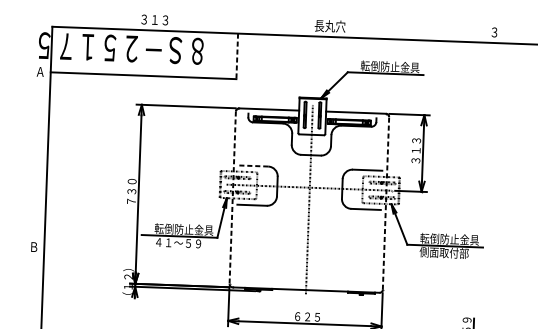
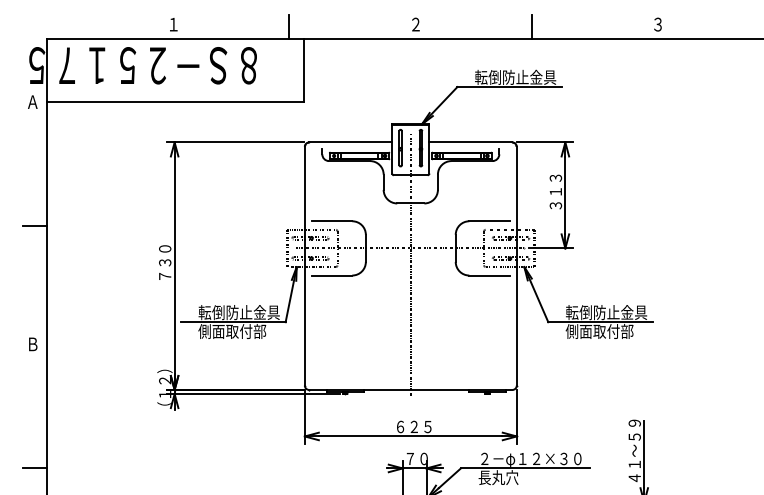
text: (154, 19) -> (187, 24), ３１３ -> １
line: (228, 24) -> (289, 26), added
text: (330, 25) -> (430, 23), 長丸穴 -> ２
line: (403, 30) -> (531, 26), added
line: (236, 56) -> (303, 71), dashed -> solid
line: (38, 161) -> (34, 225), added
line: (253, 166) -> (331, 221), dashed -> solid
line: (232, 197) -> (304, 266), dashed -> solid
line: (385, 202) -> (516, 265), dashed -> solid
text: (178, 243) -> (232, 331), ４１～５９ -> 側面取付部

